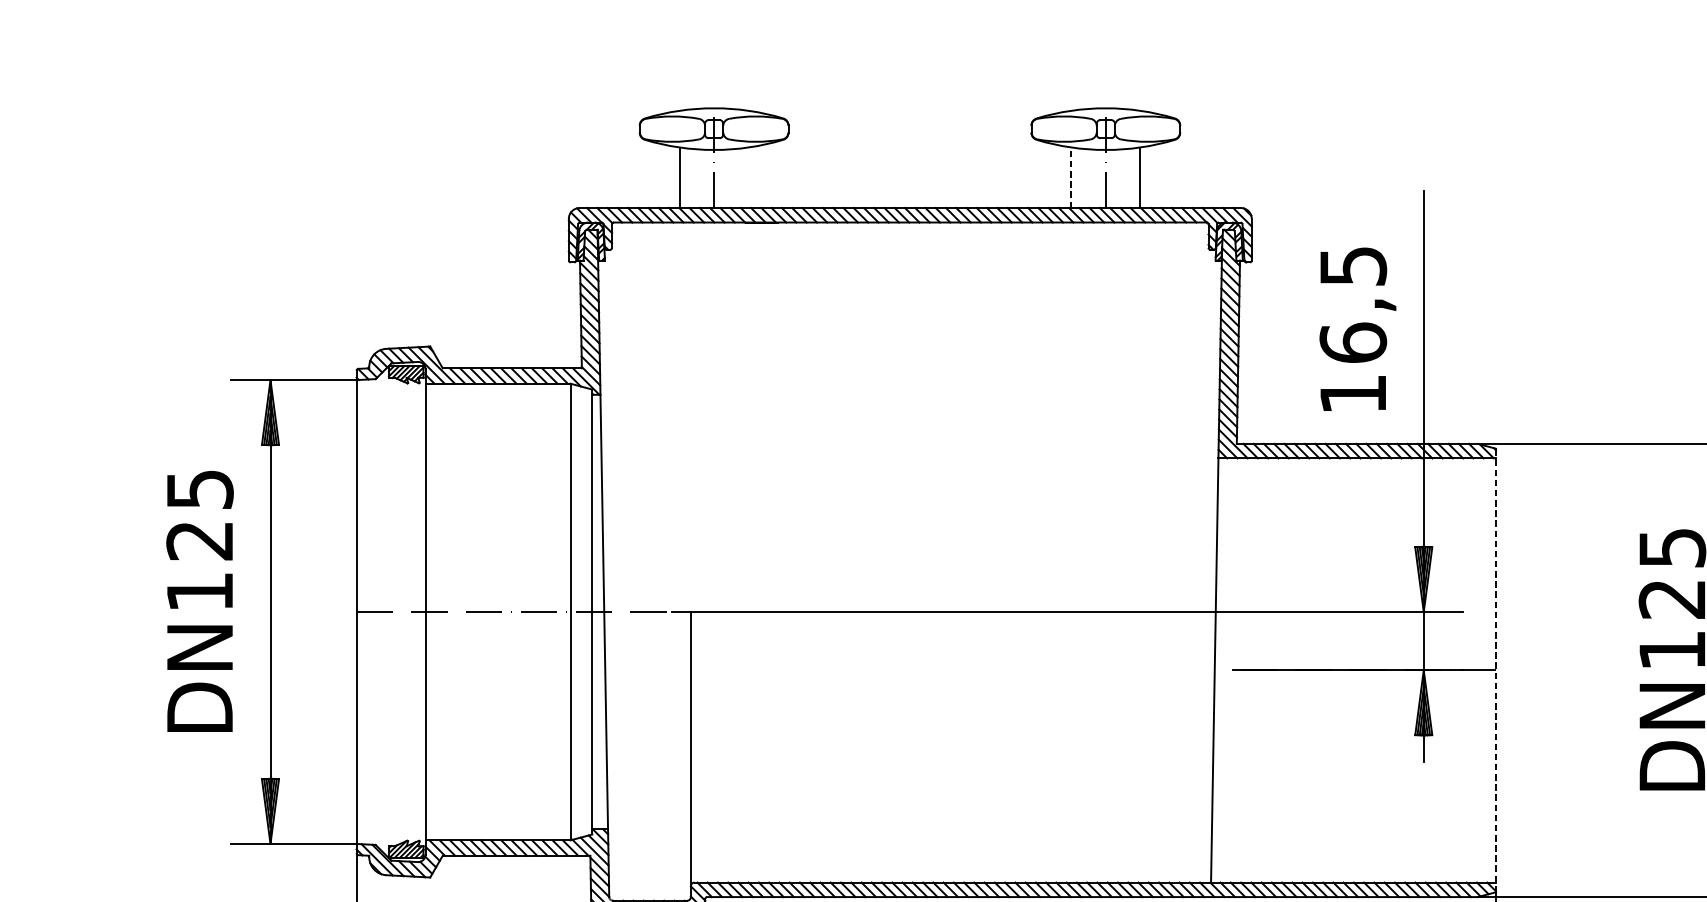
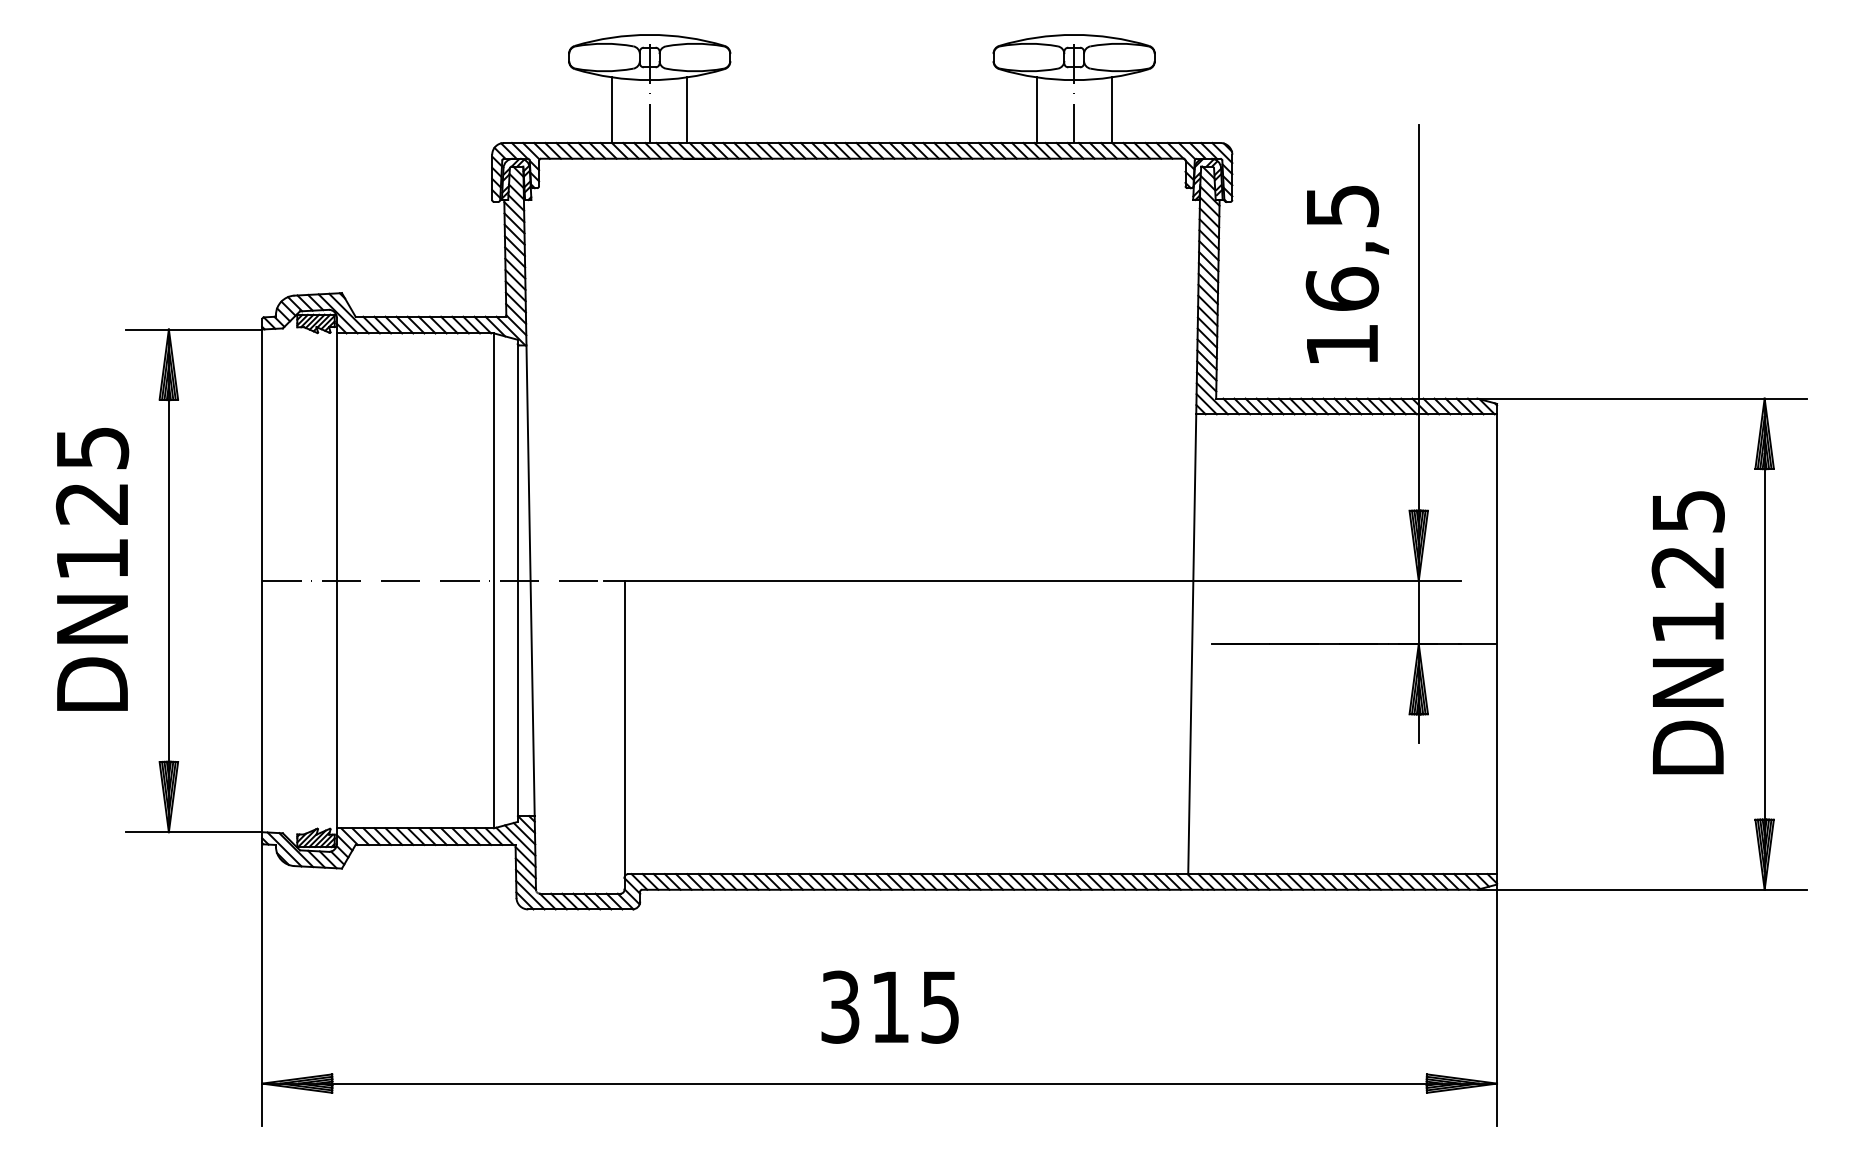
line: (749, 178) -> (687, 110), added
line: (1071, 178) -> (1036, 110), dashed -> solid
line: (1496, 669) -> (1497, 643), dashed -> solid

